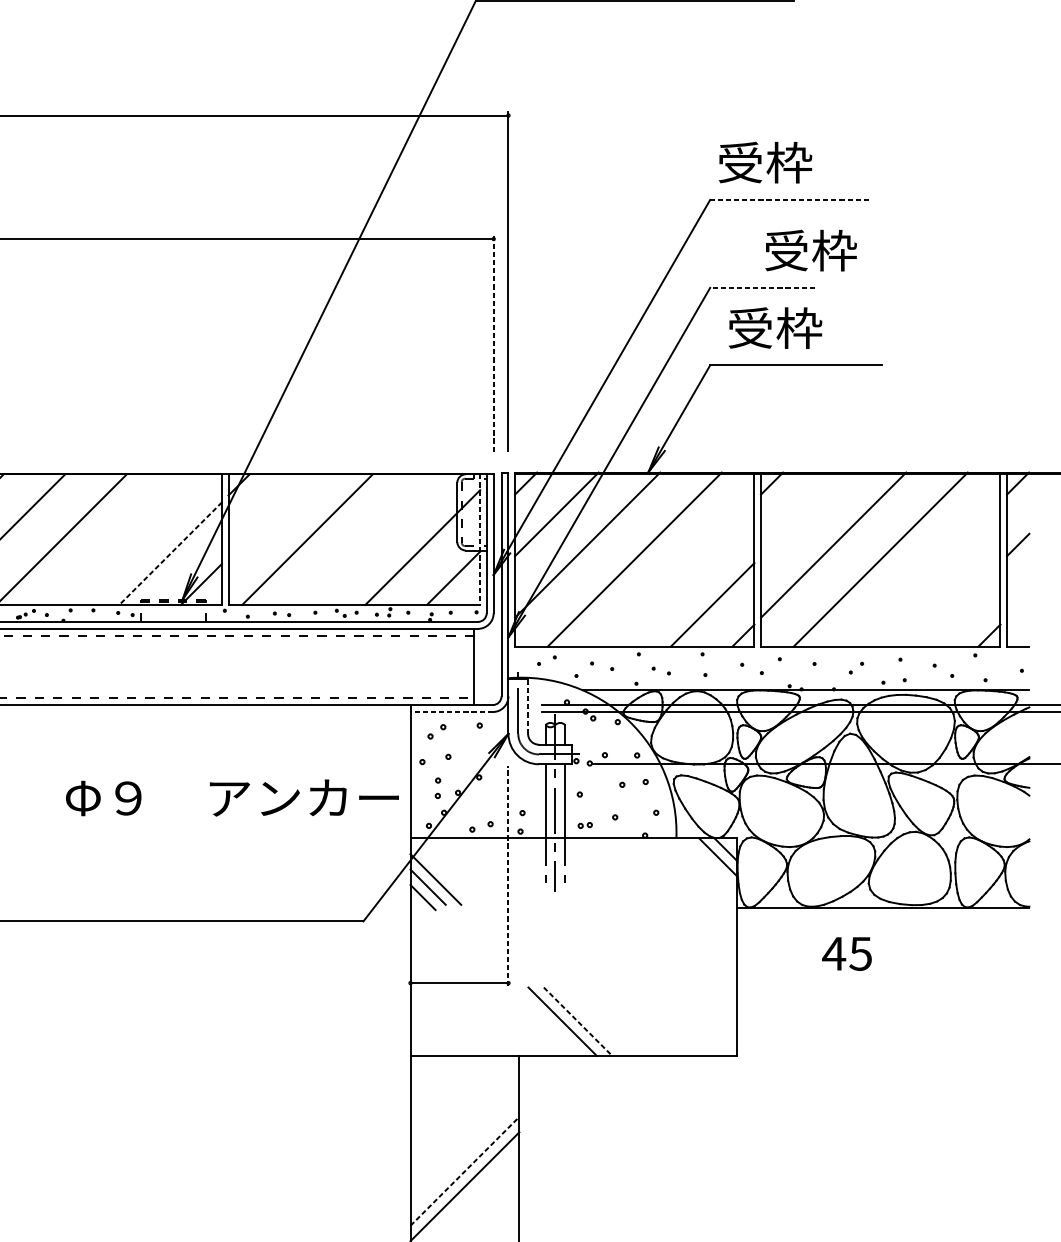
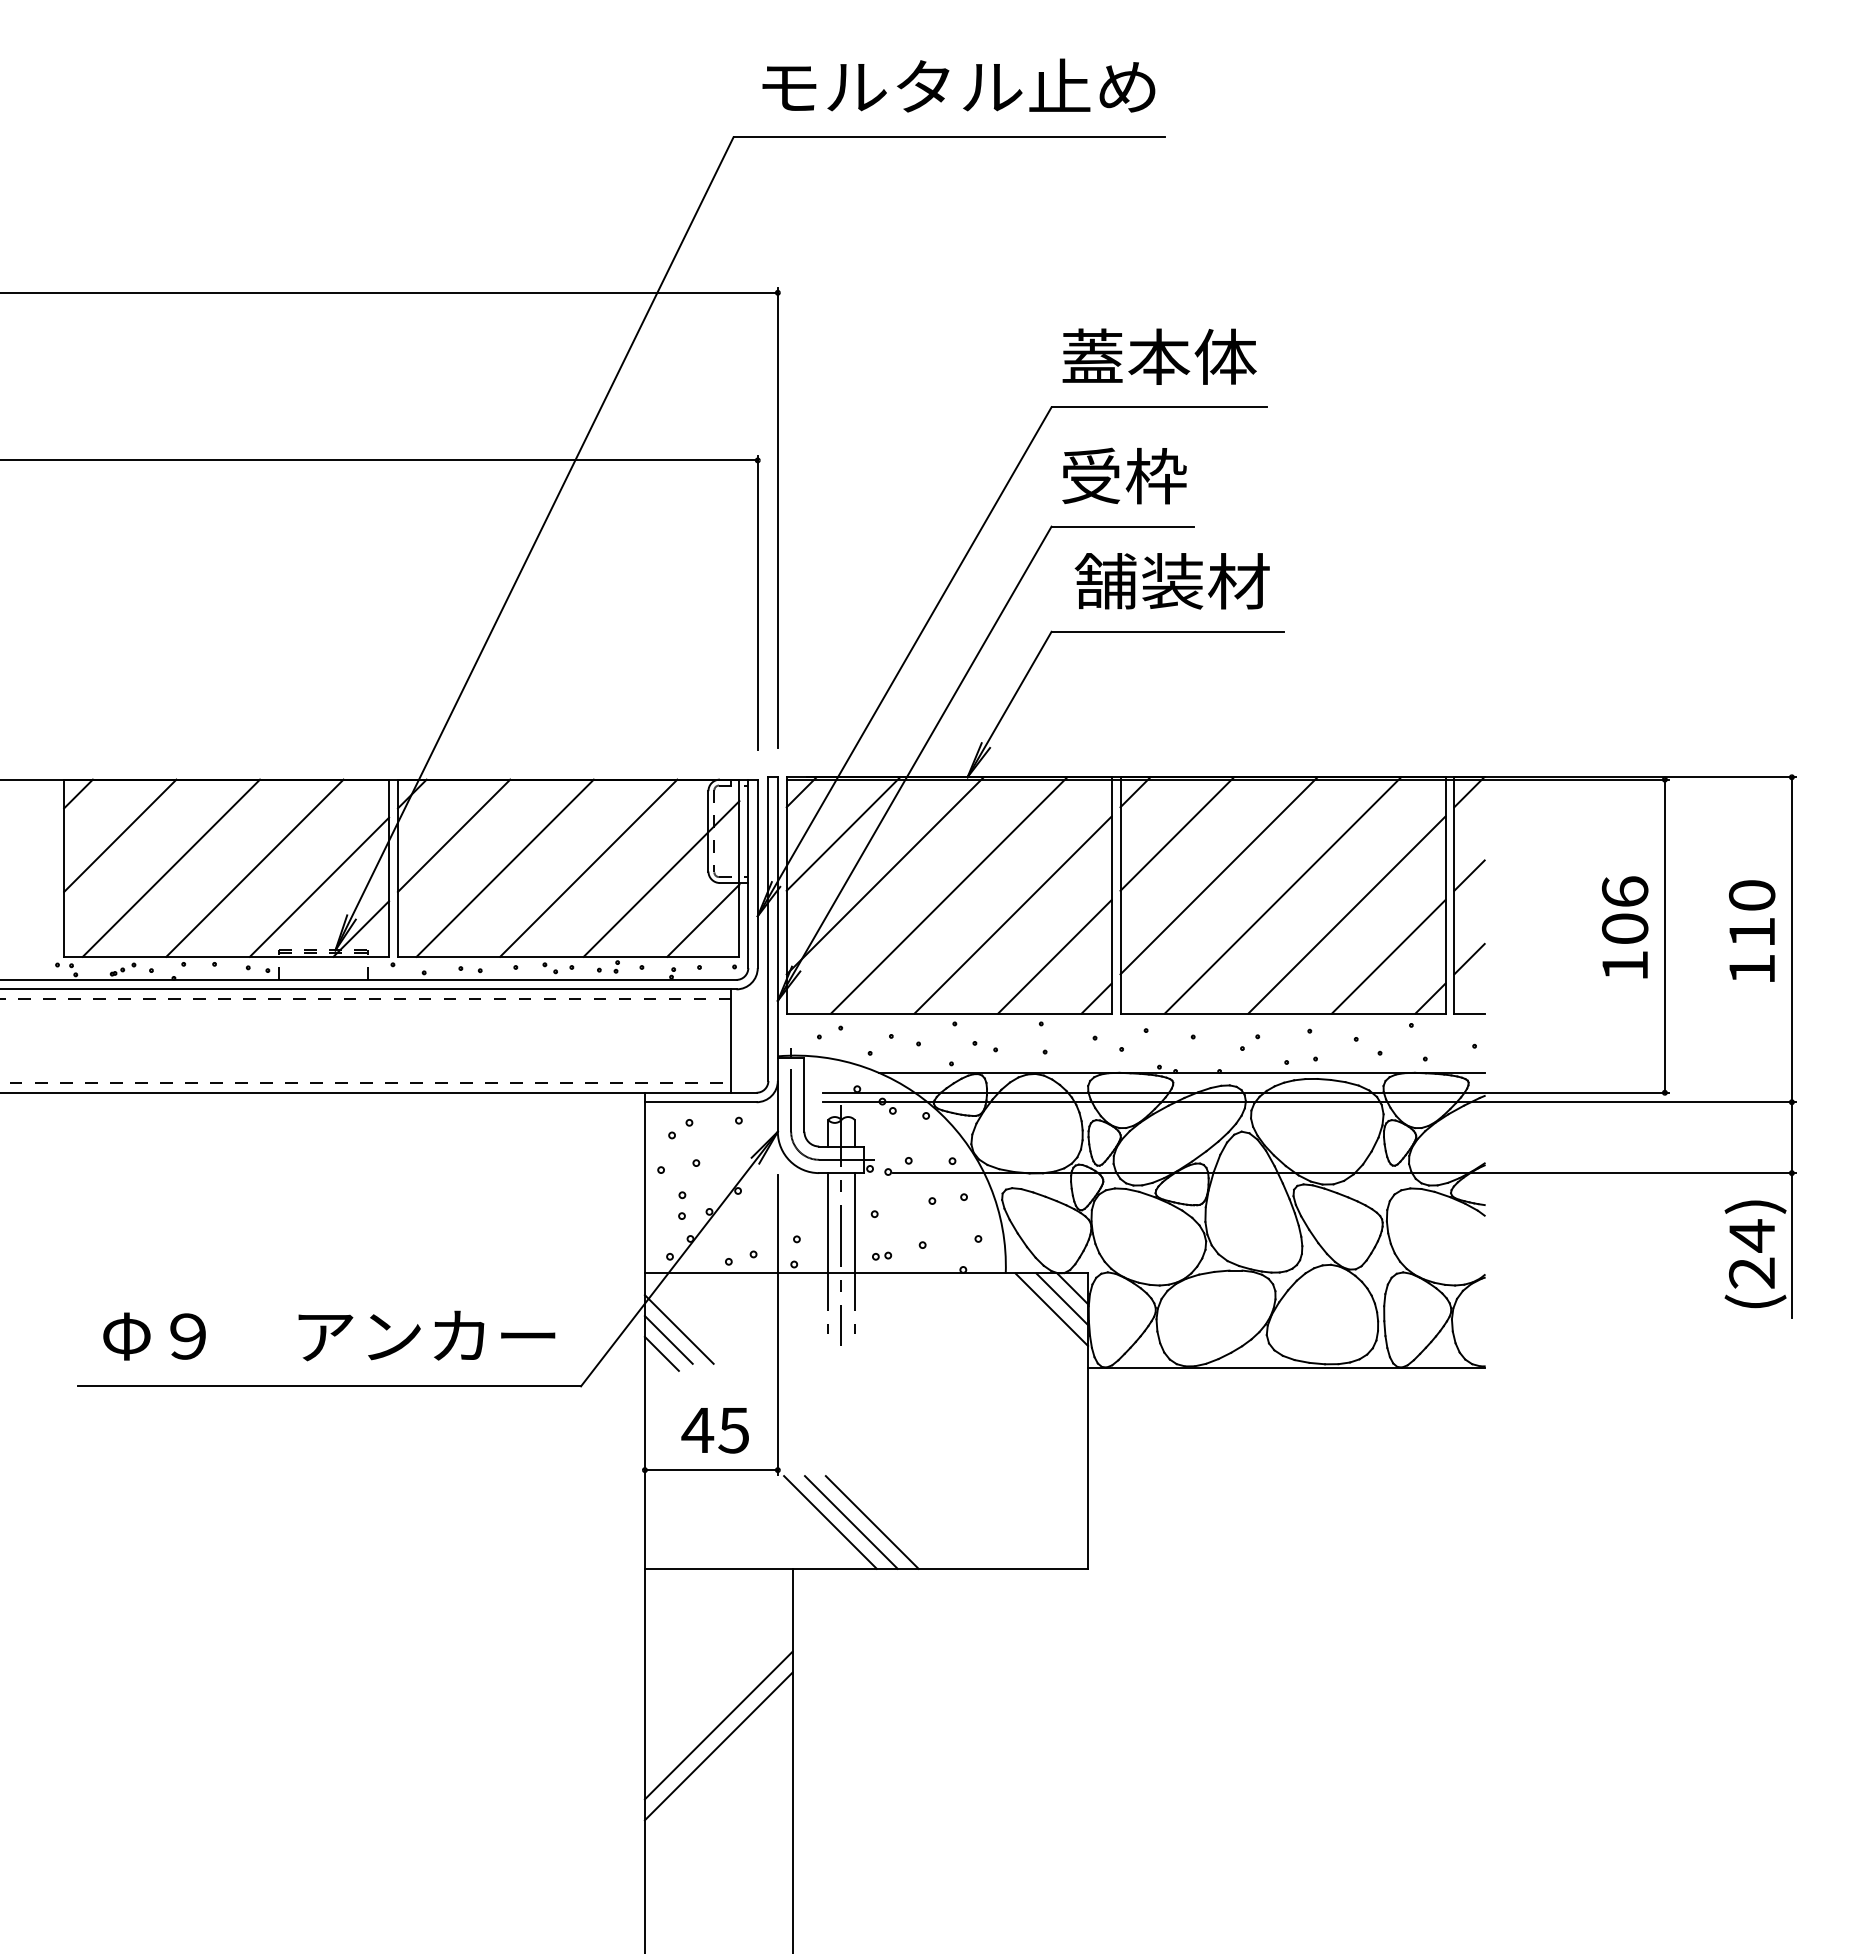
text: (789, 162) -> (1159, 356), 受枠 -> 蓋本体
line: (789, 200) -> (1159, 407), dashed -> solid
text: (811, 250) -> (1124, 475), moved
line: (762, 287) -> (1122, 526), dashed -> solid
text: (798, 327) -> (1171, 580), 受枠 -> 舗装材
line: (493, 344) -> (757, 603), dashed -> solid
line: (802, 514) -> (1177, 833), added
line: (269, 515) -> (453, 835), added
line: (122, 539) -> (254, 867), added
line: (368, 539) -> (588, 867), added
line: (480, 539) -> (739, 868), dashed -> solid
line: (170, 553) -> (319, 887), dashed -> solid
line: (681, 573) -> (1012, 914), added
line: (927, 573) -> (1346, 914), added
line: (958, 604) -> (1388, 956), added
line: (1018, 606) -> (1469, 958), added
line: (528, 706) -> (804, 1094), dashed -> solid
line: (451, 712) -> (700, 1102), dashed -> solid
text: (232, 797) -> (329, 1335), moved
line: (710, 864) -> (1051, 1309), added
line: (508, 876) -> (777, 1325), dashed -> solid
text: (846, 953) -> (714, 1430), moved
line: (547, 1021) -> (830, 1522), added
line: (578, 1021) -> (872, 1522), dashed -> solid
line: (465, 1171) -> (719, 1725), dashed -> solid

